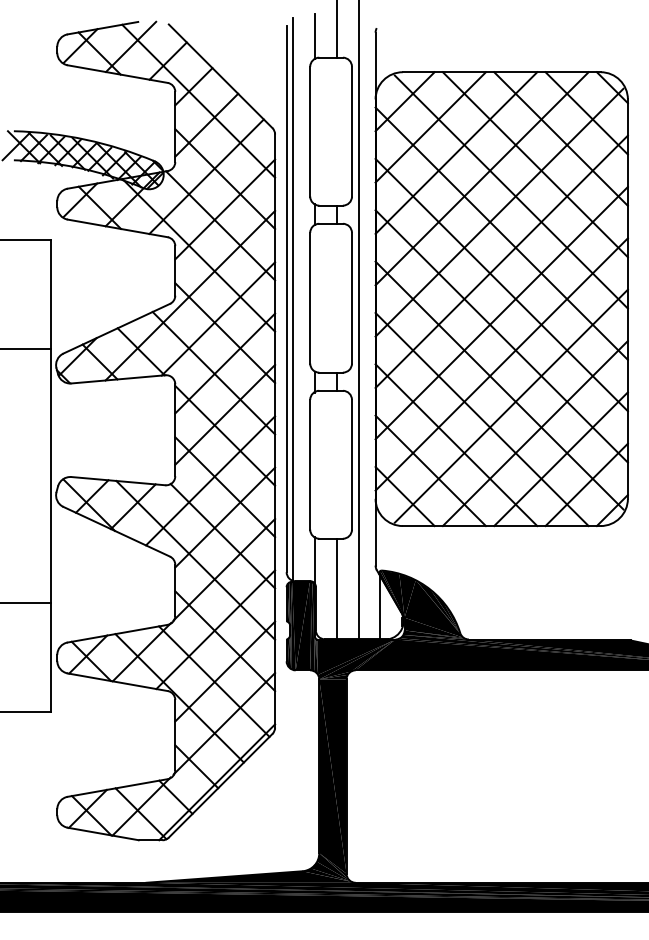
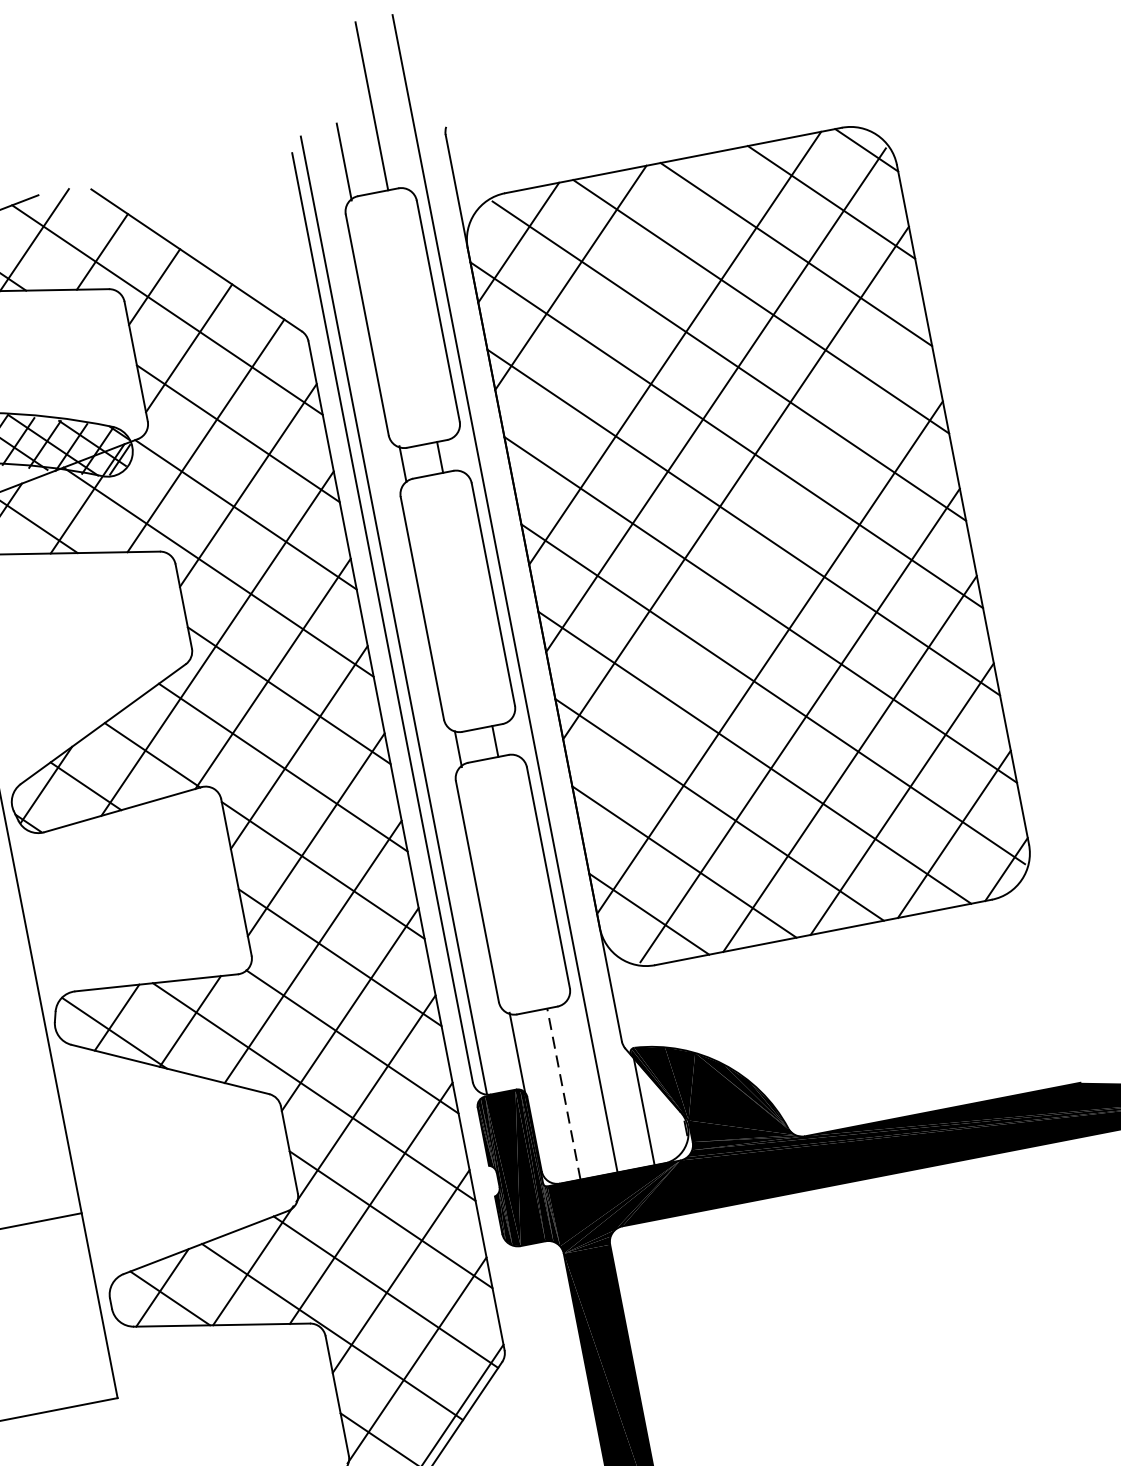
line: (456, 152) -> (622, 312), removed
line: (501, 312) -> (752, 569), removed
line: (336, 588) -> (563, 1093), solid -> dashed

